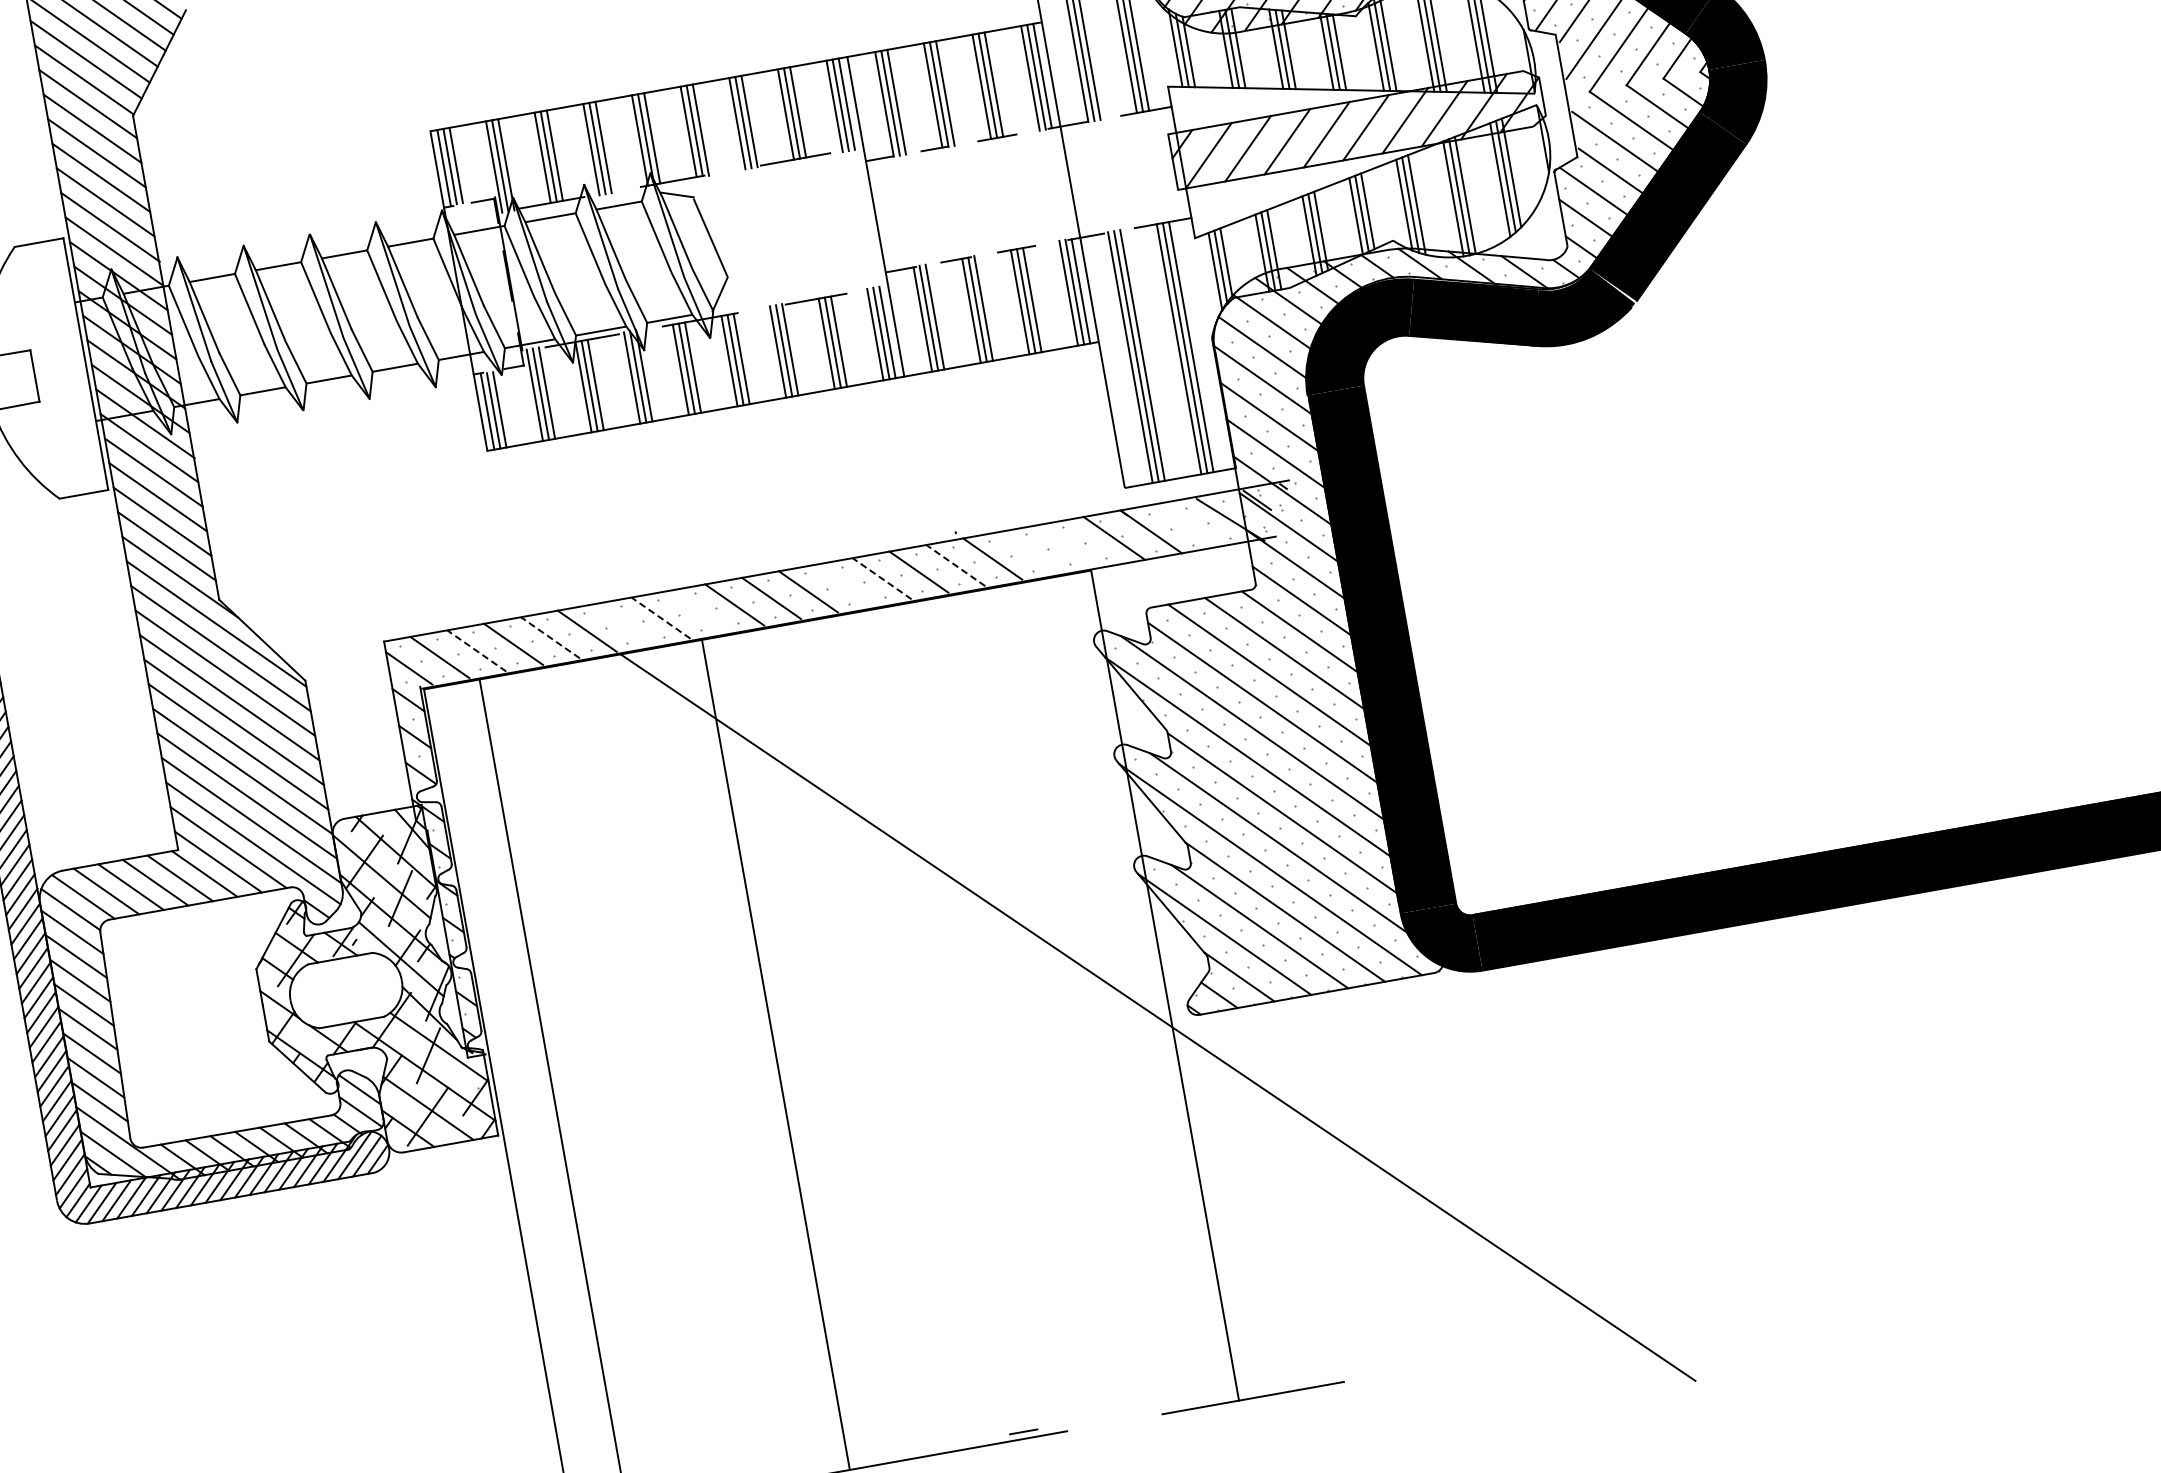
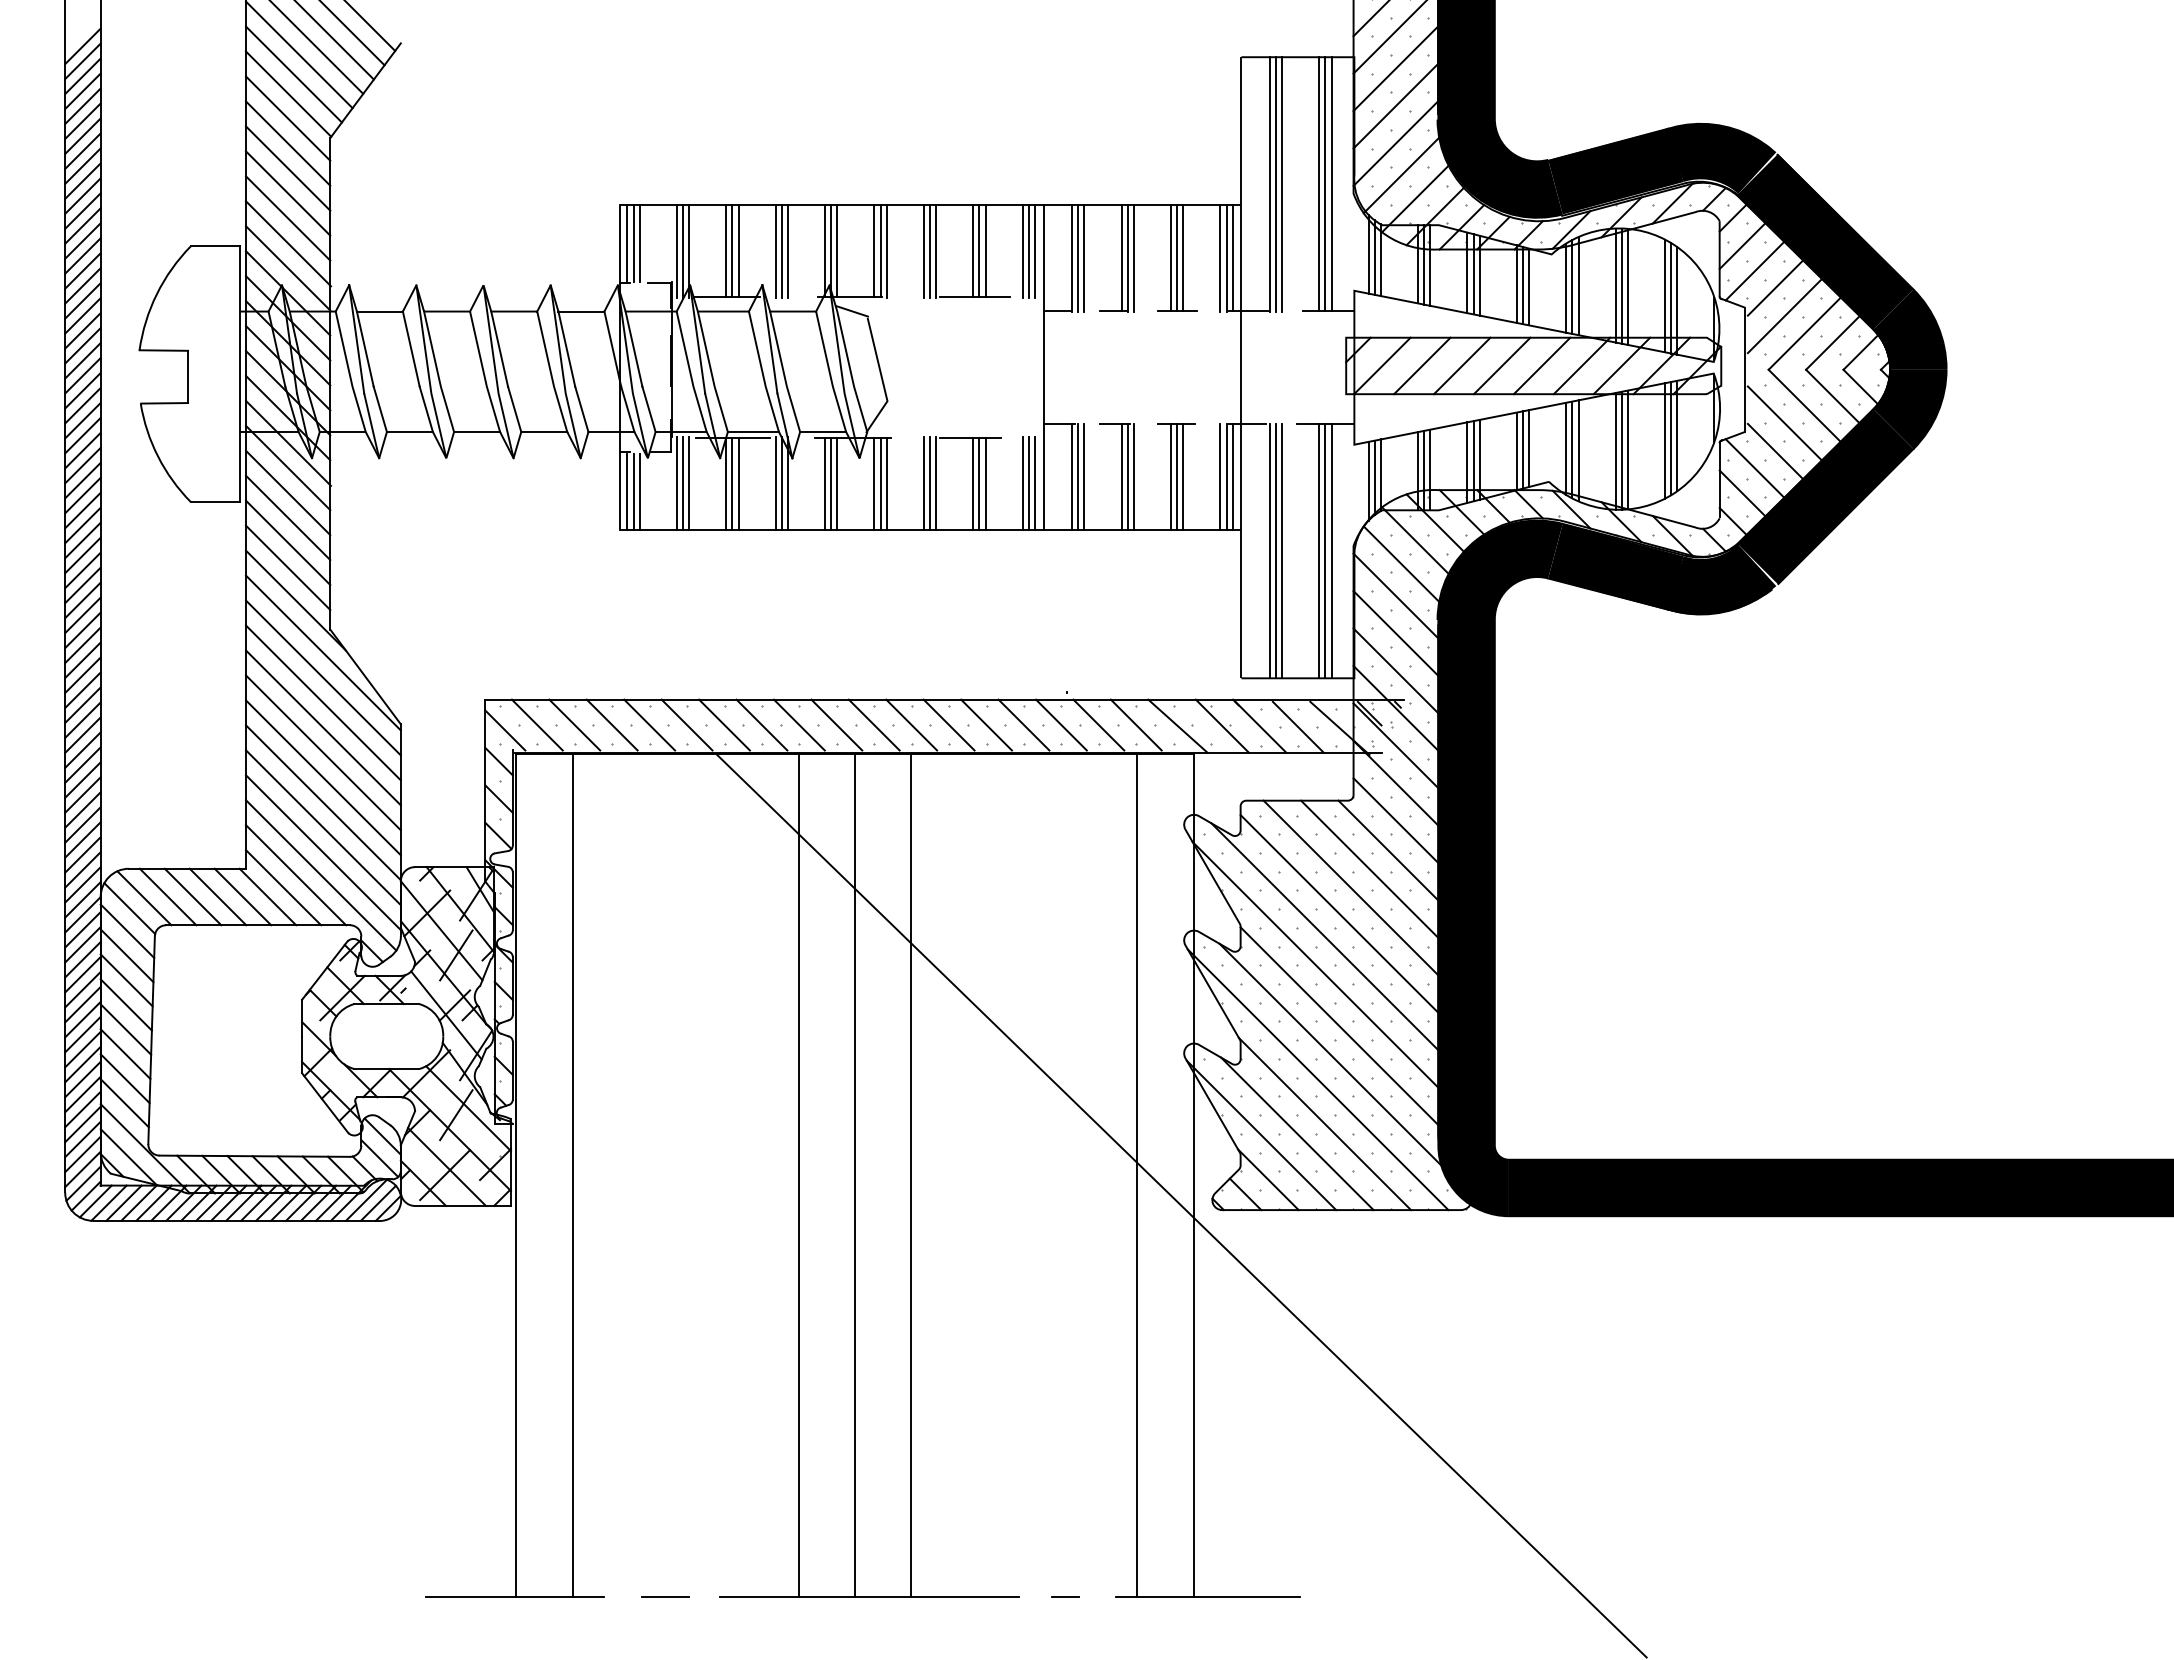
line: (1188, 525) -> (1297, 726), added
line: (1070, 545) -> (1177, 725), added
line: (1028, 552) -> (1135, 724), added
line: (955, 566) -> (1061, 725), dashed -> solid
line: (882, 579) -> (986, 725), dashed -> solid
line: (844, 584) -> (948, 724), added
line: (696, 611) -> (798, 724), added
line: (660, 618) -> (761, 725), dashed -> solid
line: (624, 624) -> (724, 724), added
line: (550, 638) -> (649, 725), dashed -> solid
line: (476, 651) -> (574, 725), dashed -> solid
line: (1109, 995) -> (1137, 1175), added
line: (887, 1035) -> (911, 1175), added
line: (831, 1045) -> (854, 1175), added
line: (1023, 1431) -> (1065, 1596), moved

